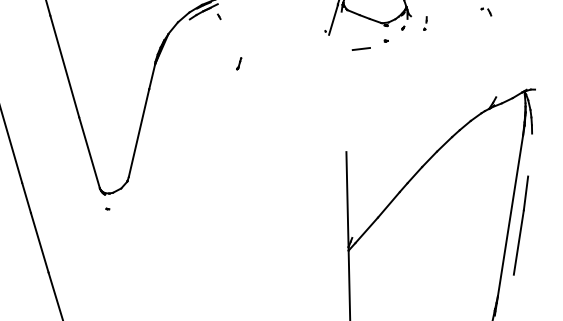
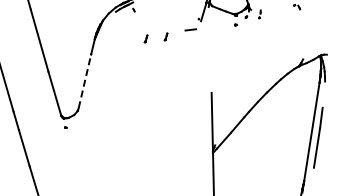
line: (360, 48) -> (190, 29), moved
part: (270, 59) -> (165, 36), added
line: (139, 131) -> (85, 80), solid -> dashed

